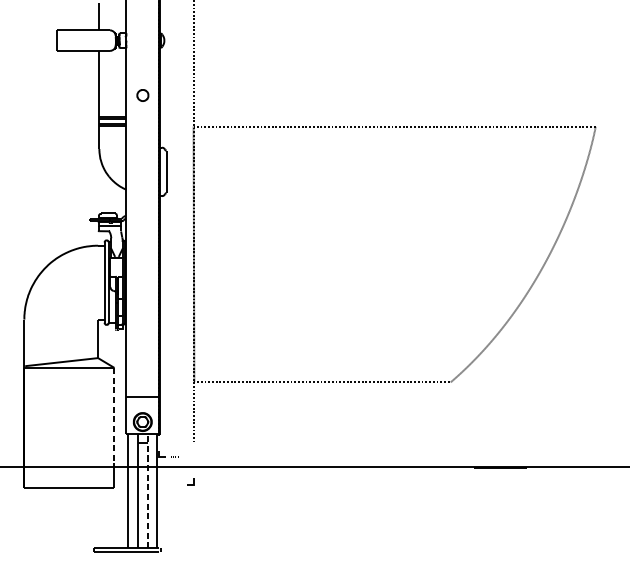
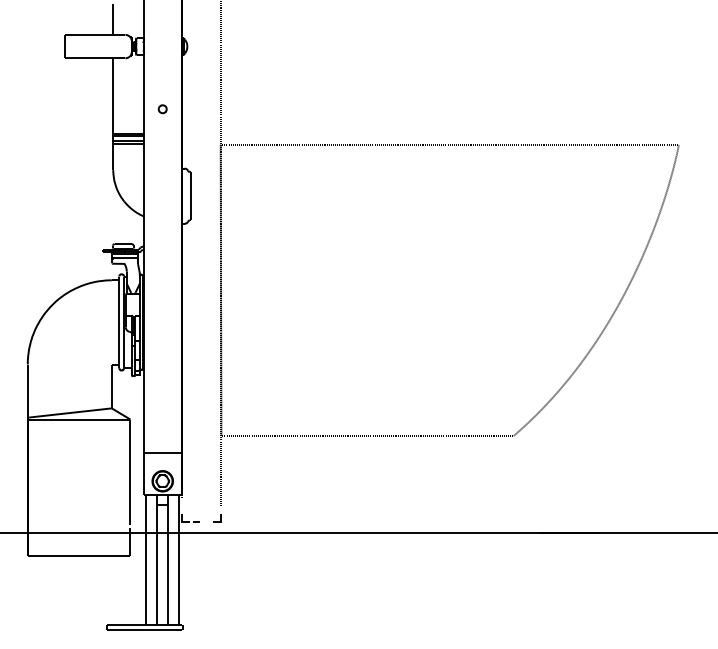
part: (142, 95) -> (162, 109), size x0.62
line: (114, 414) -> (130, 472), dashed -> solid
line: (193, 481) -> (220, 518), moved
line: (147, 491) -> (168, 560), dashed -> solid

